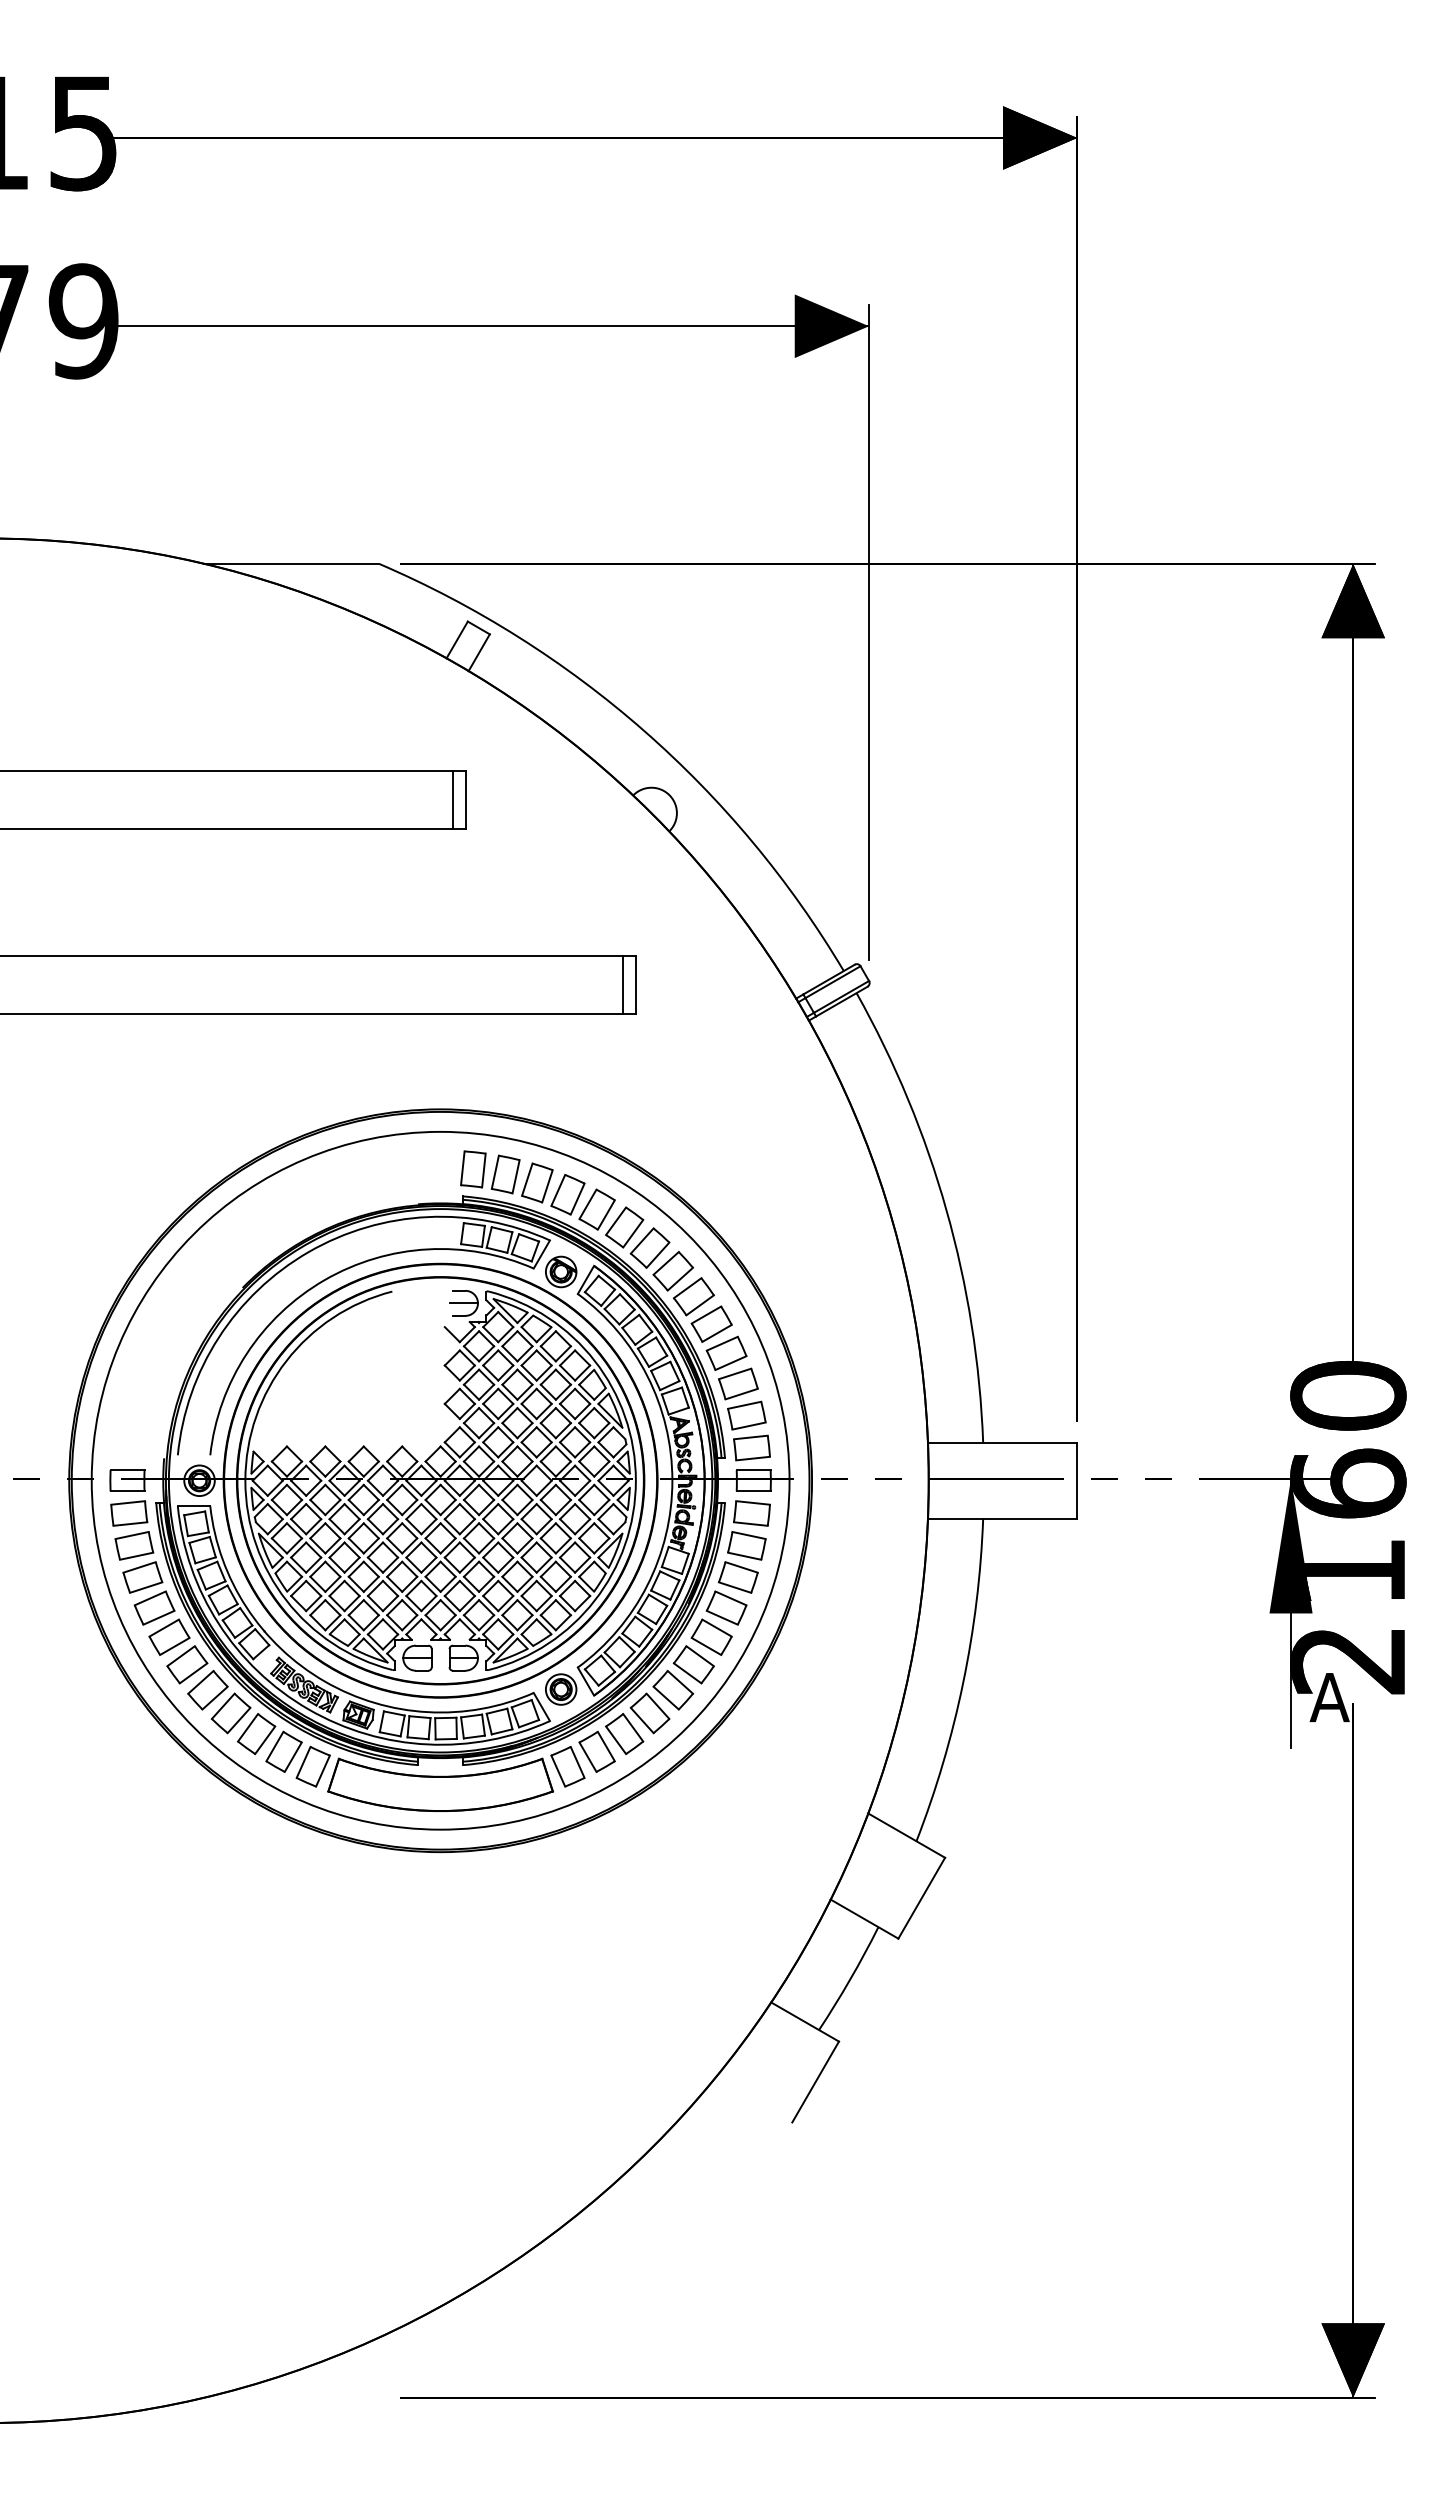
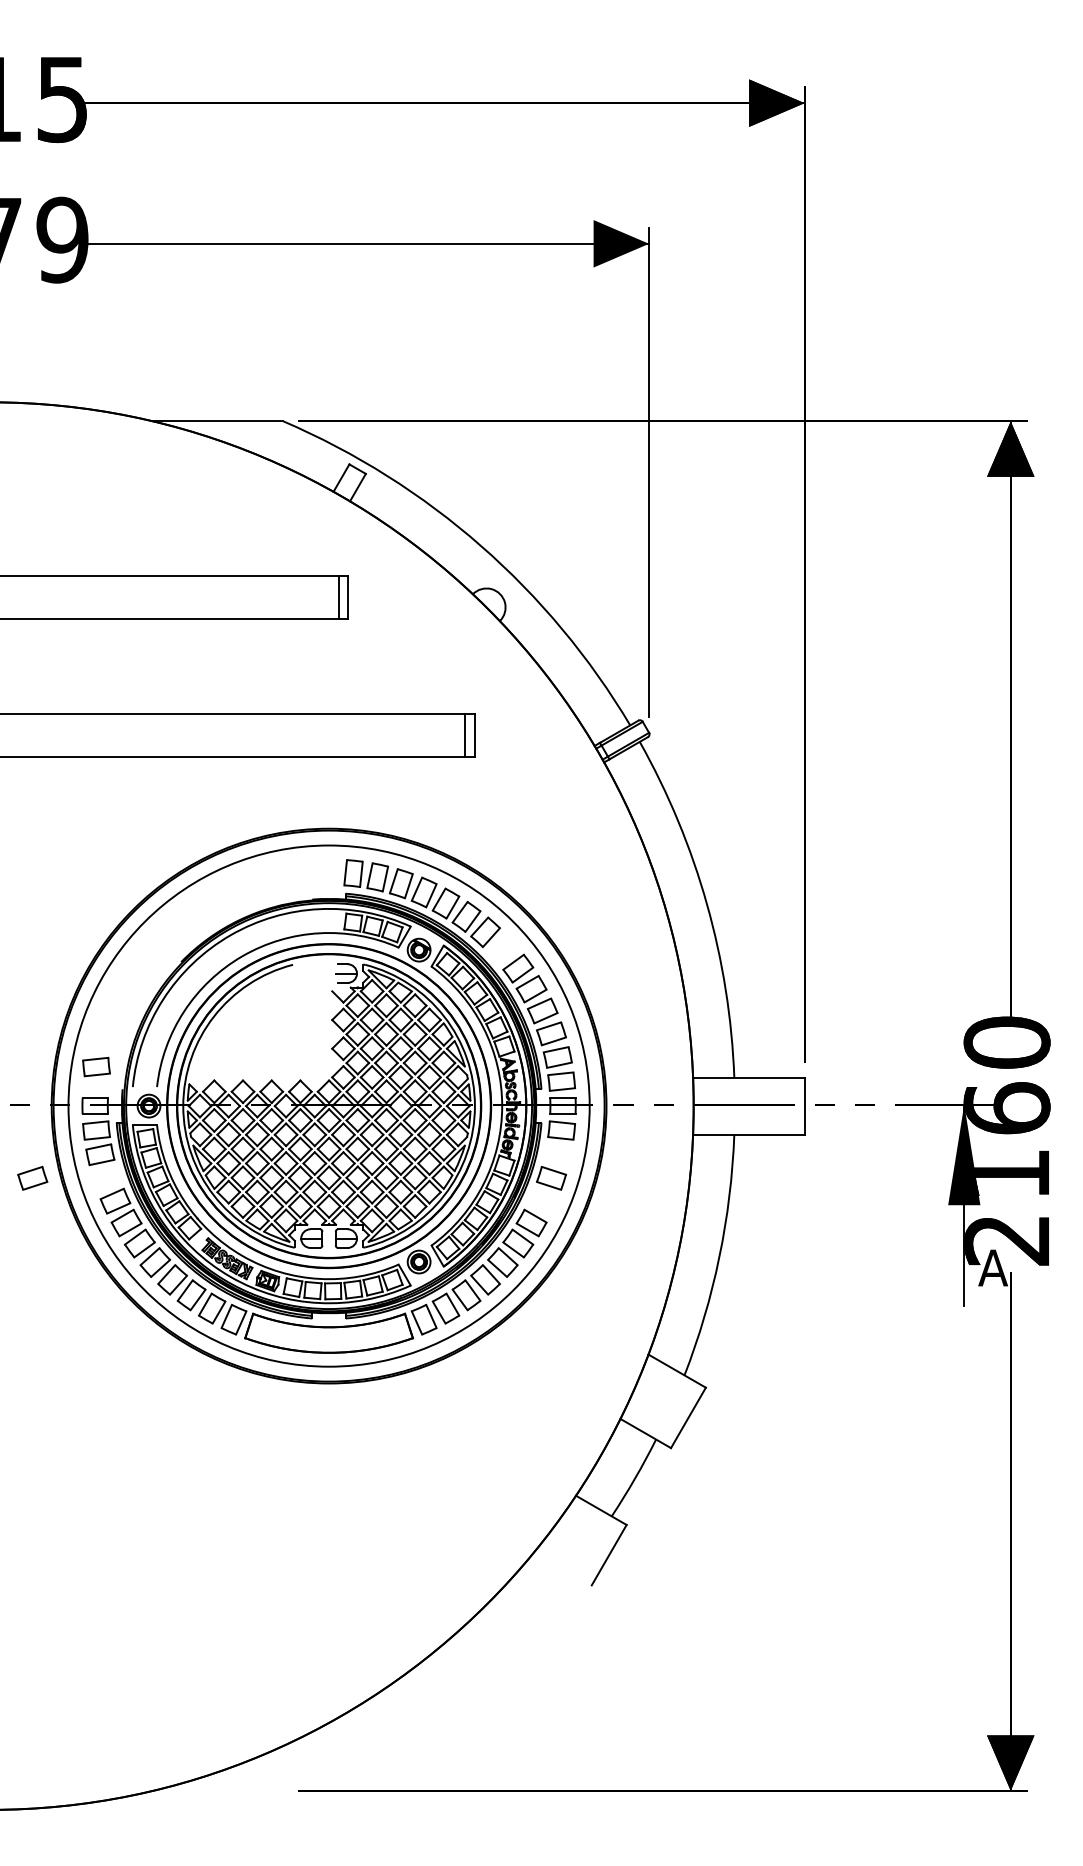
part: (672, 1271) -> (502, 949), removed
part: (129, 1428) -> (96, 1067), added
part: (746, 1545) -> (557, 1154), removed
part: (142, 1577) -> (32, 1178), moved
part: (726, 1607) -> (542, 1200), removed

